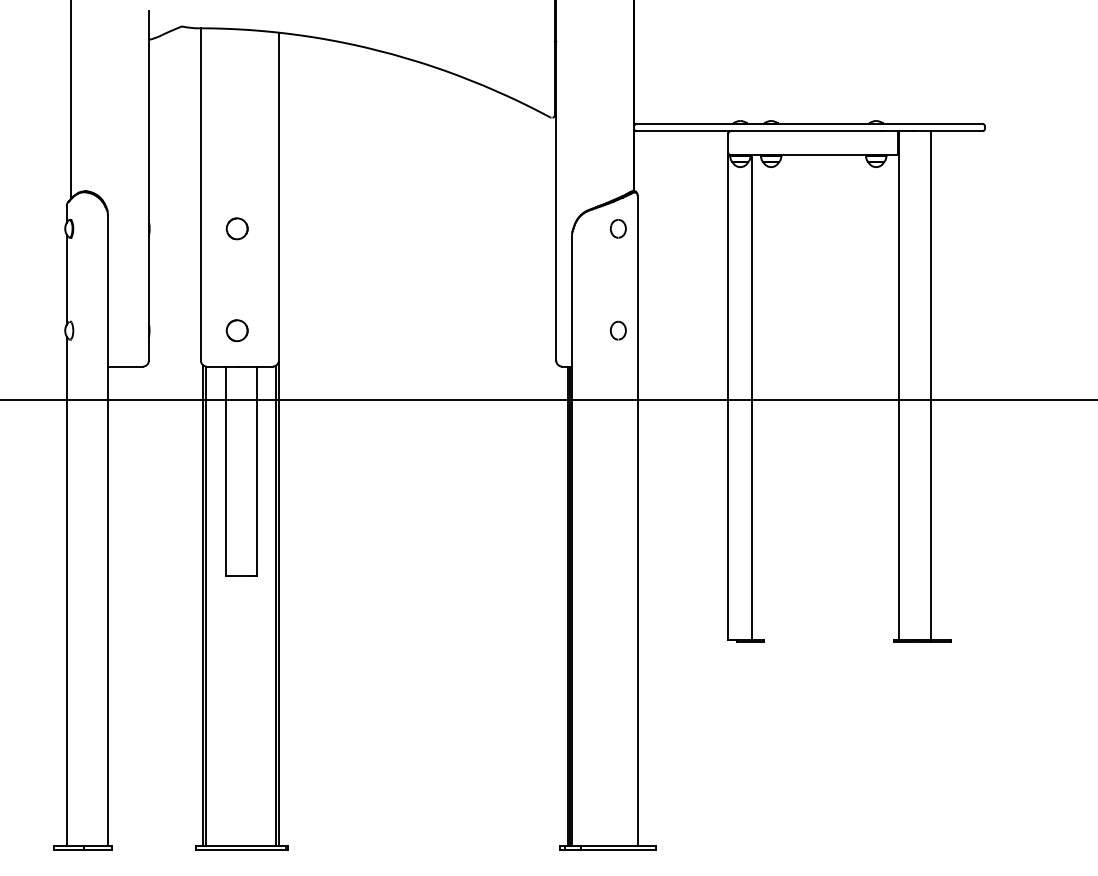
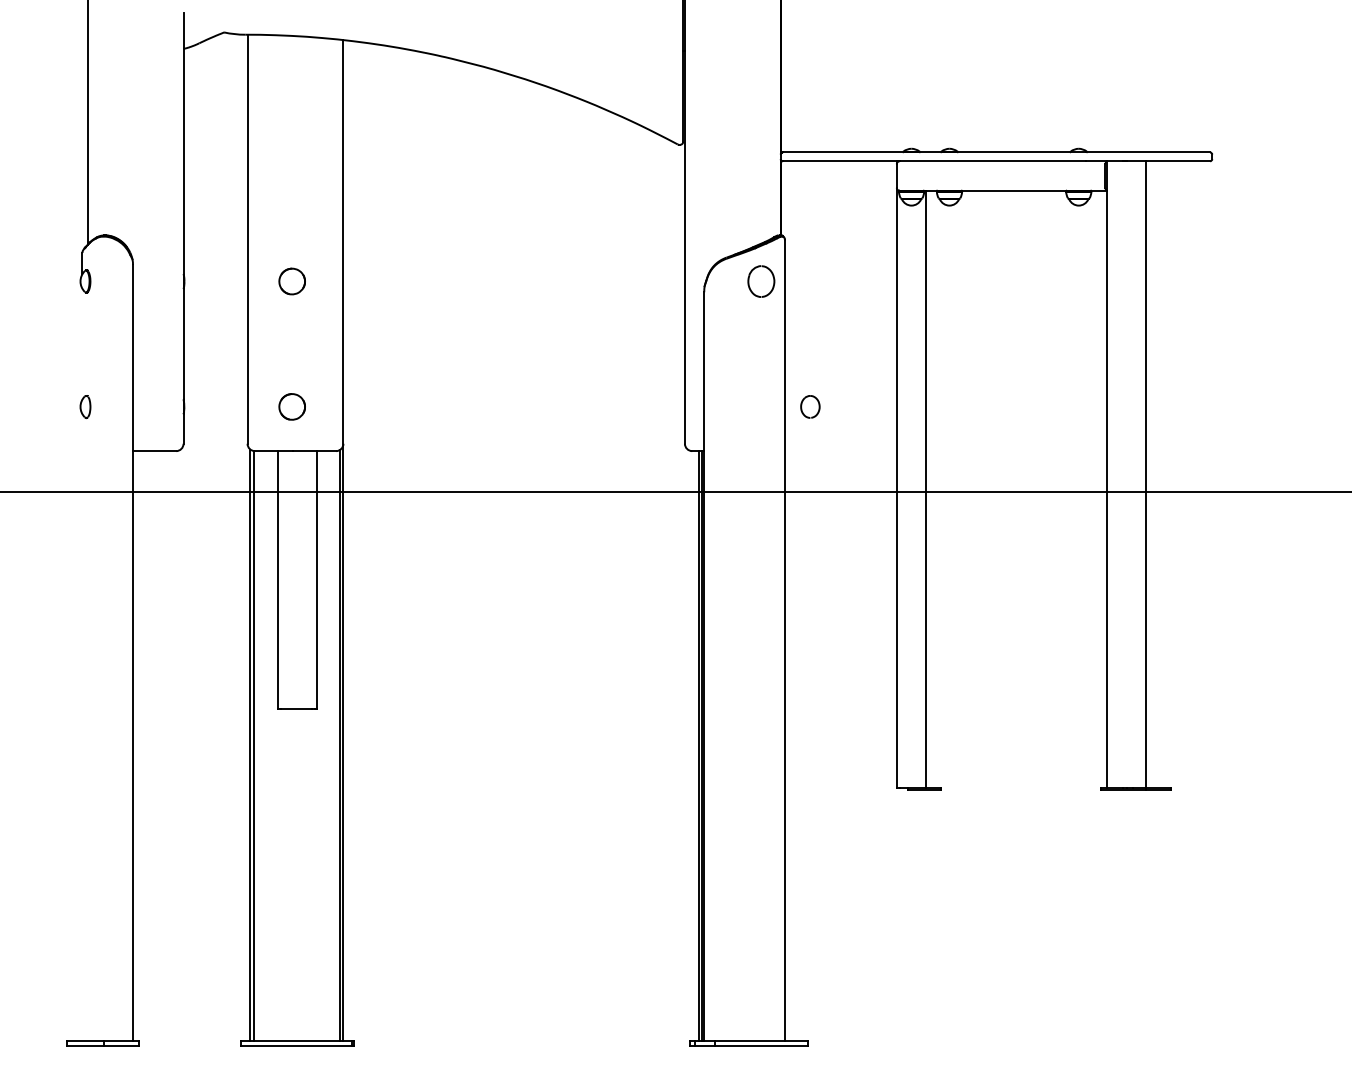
part: (618, 228) -> (761, 281), size x1.4
line: (66, 279) -> (82, 343), removed
part: (618, 330) -> (810, 406), moved
line: (66, 591) -> (82, 727), removed

